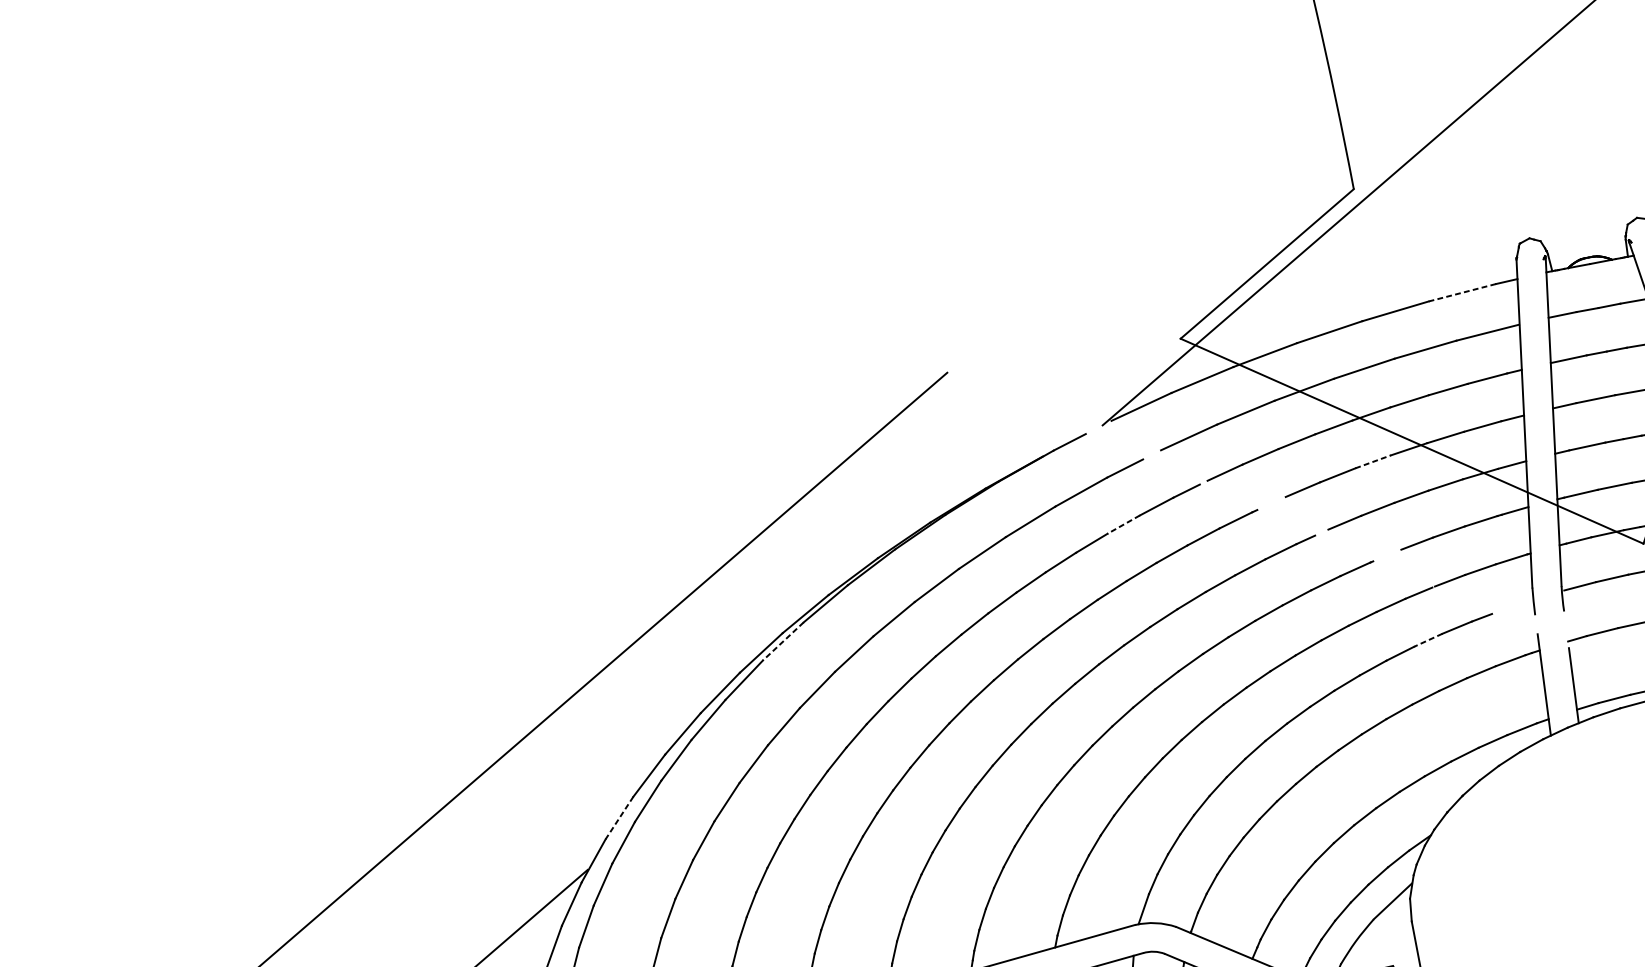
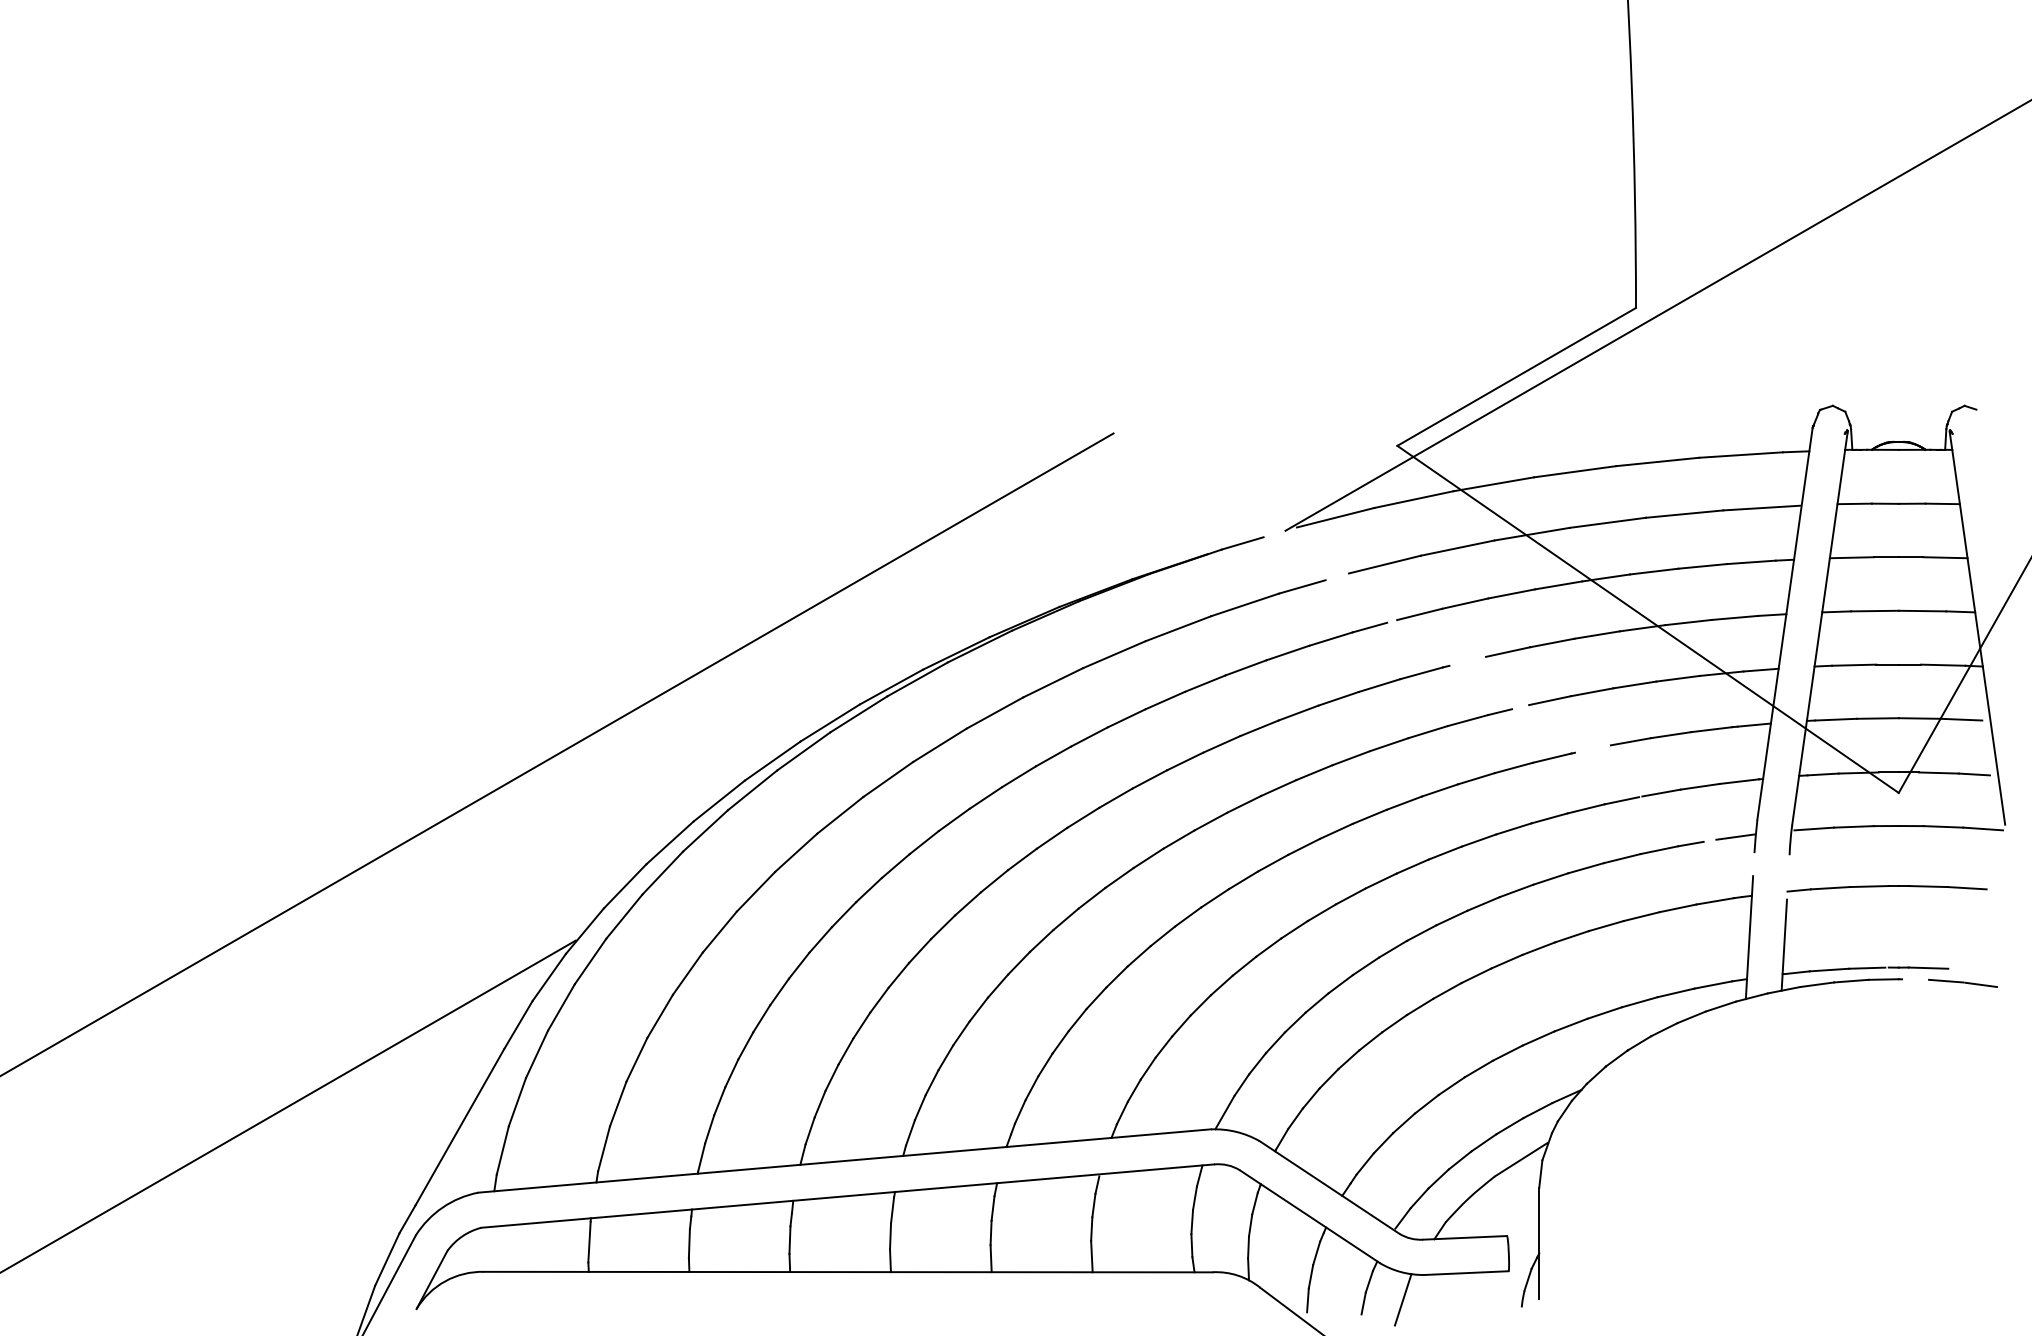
line: (1462, 293) -> (1741, 455), dashed -> solid
line: (1373, 462) -> (1597, 635), dashed -> solid
line: (1123, 525) -> (1287, 653), dashed -> solid
line: (1517, 604) -> (1735, 836), added
line: (1428, 640) -> (1622, 858), dashed -> solid
line: (783, 641) -> (858, 714), dashed -> solid
line: (619, 818) -> (625, 886), dashed -> solid

